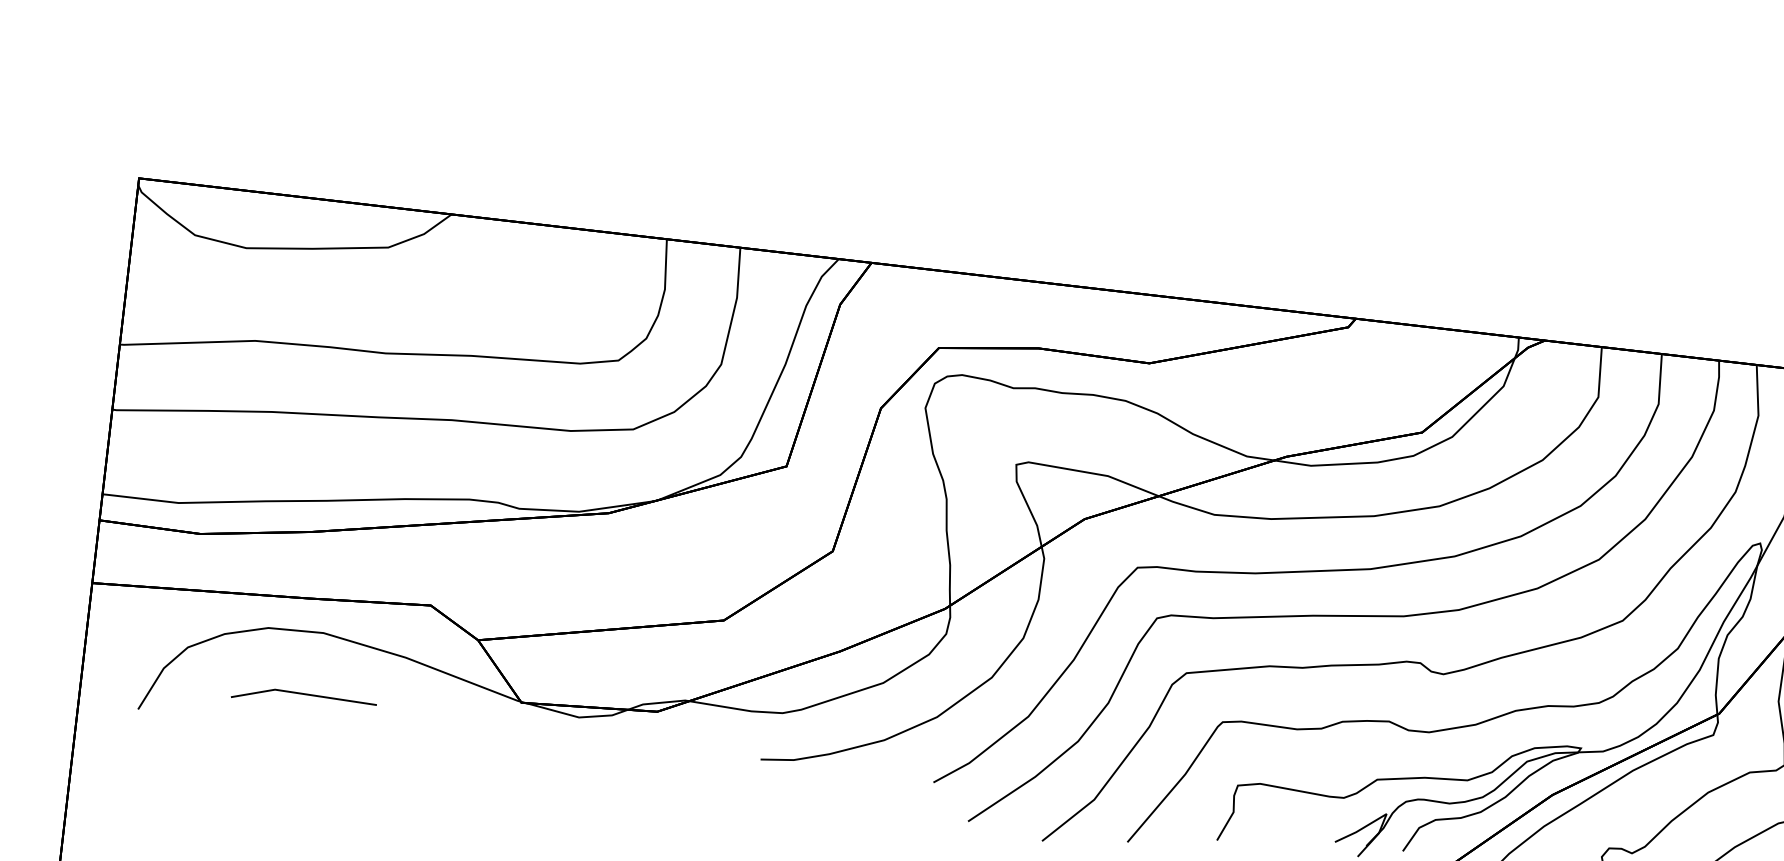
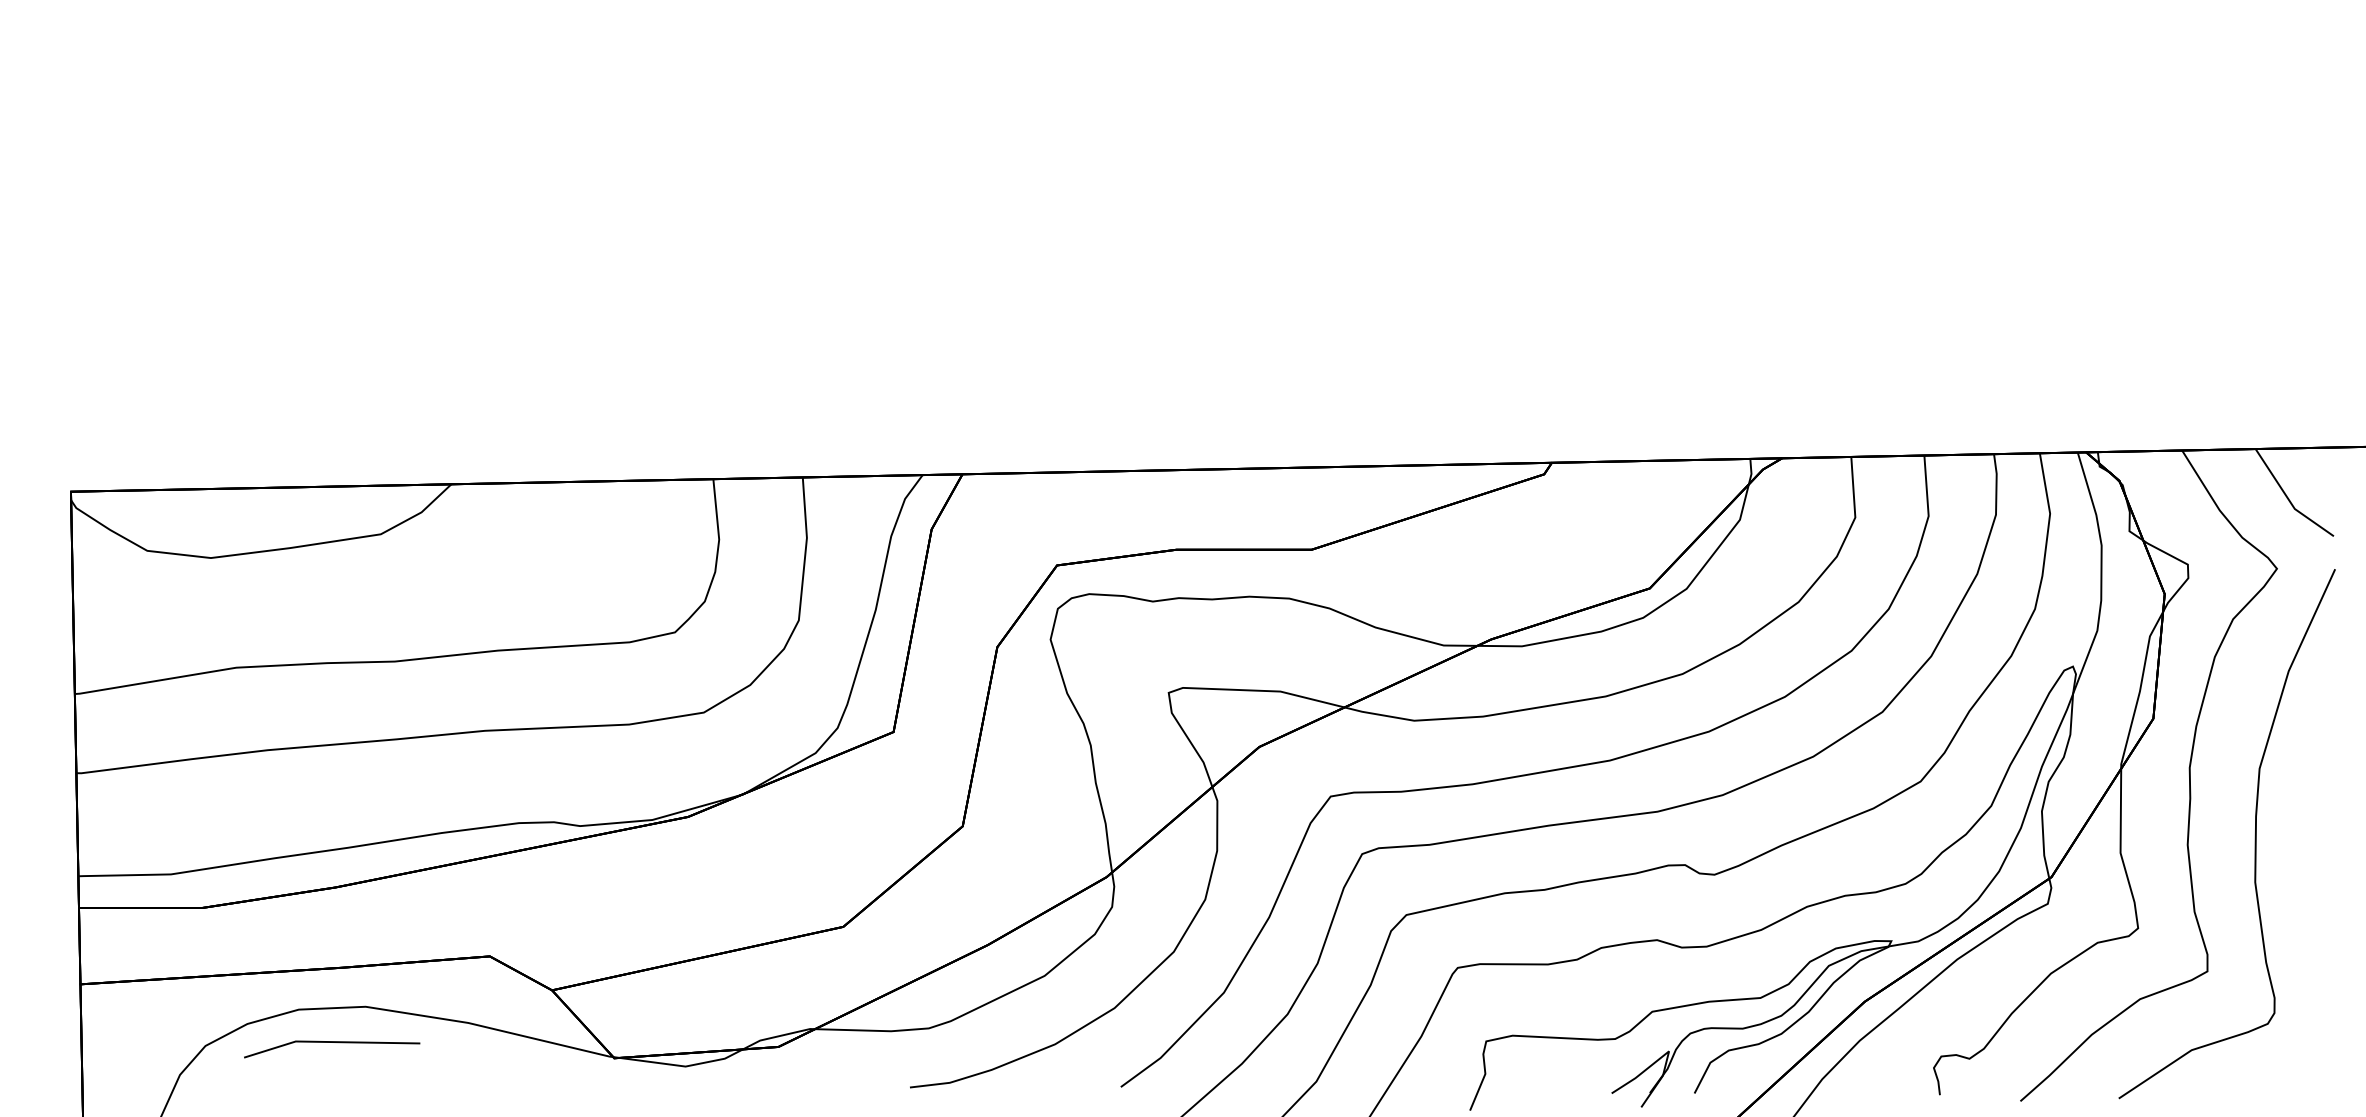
line: (305, 694) -> (332, 1042), moved

